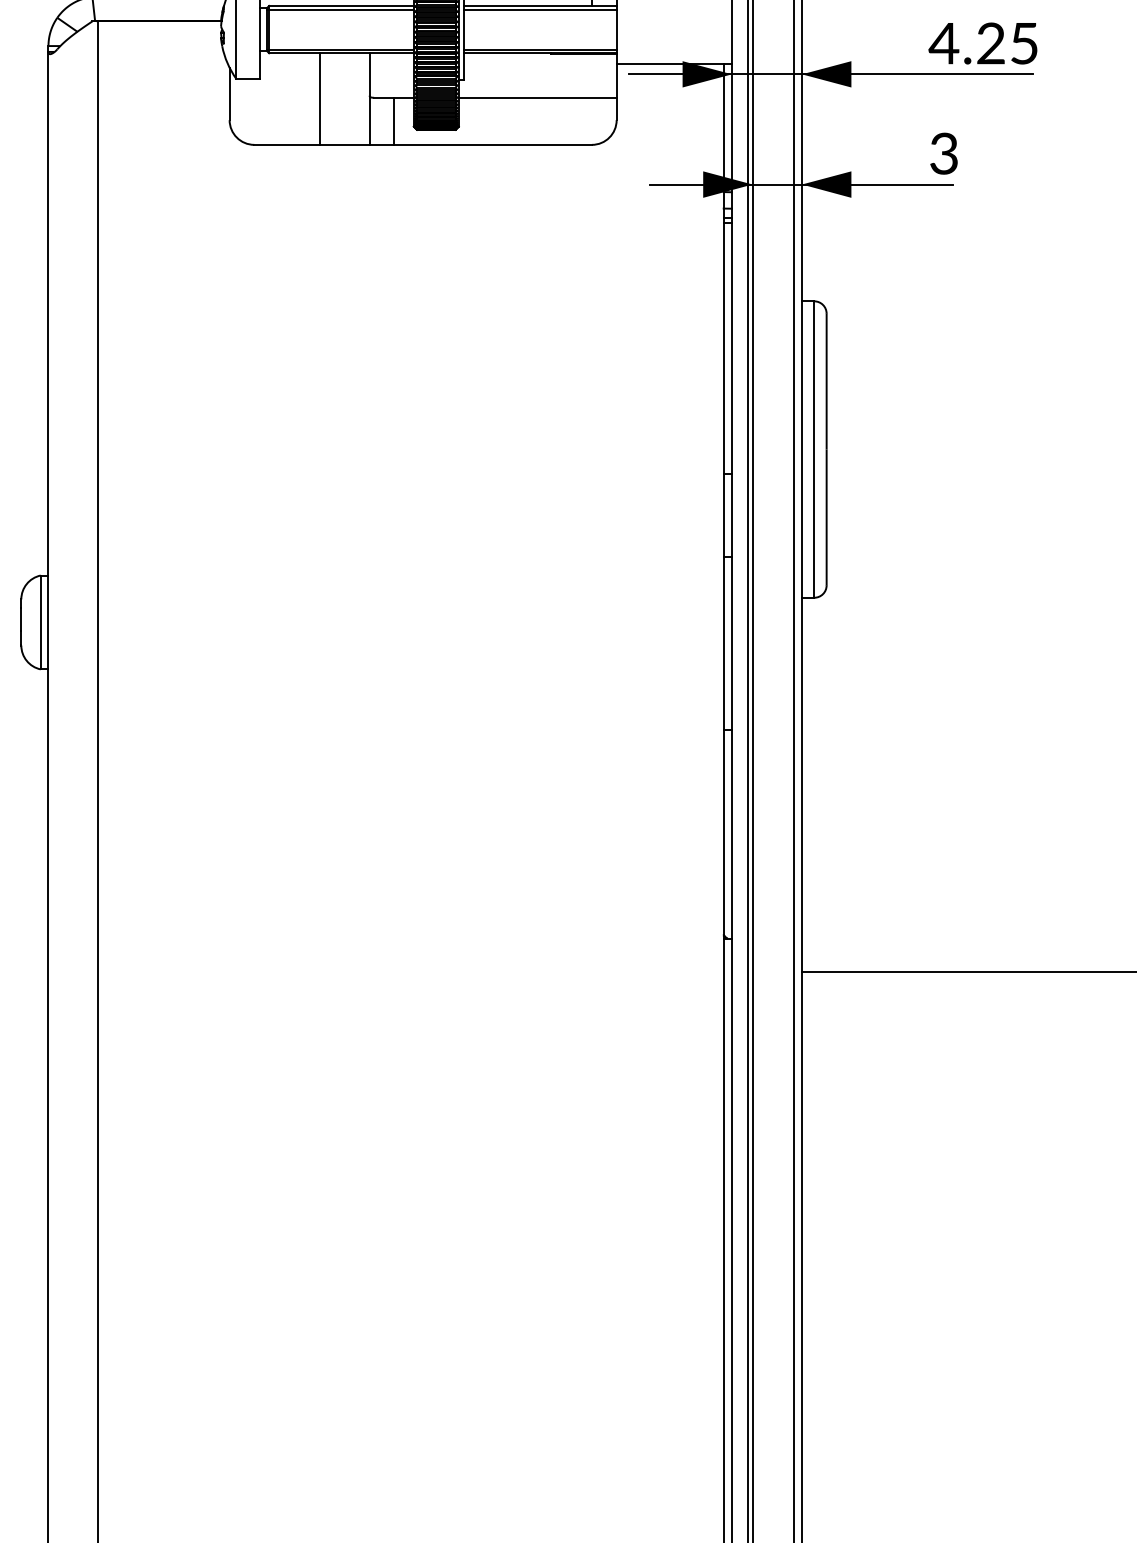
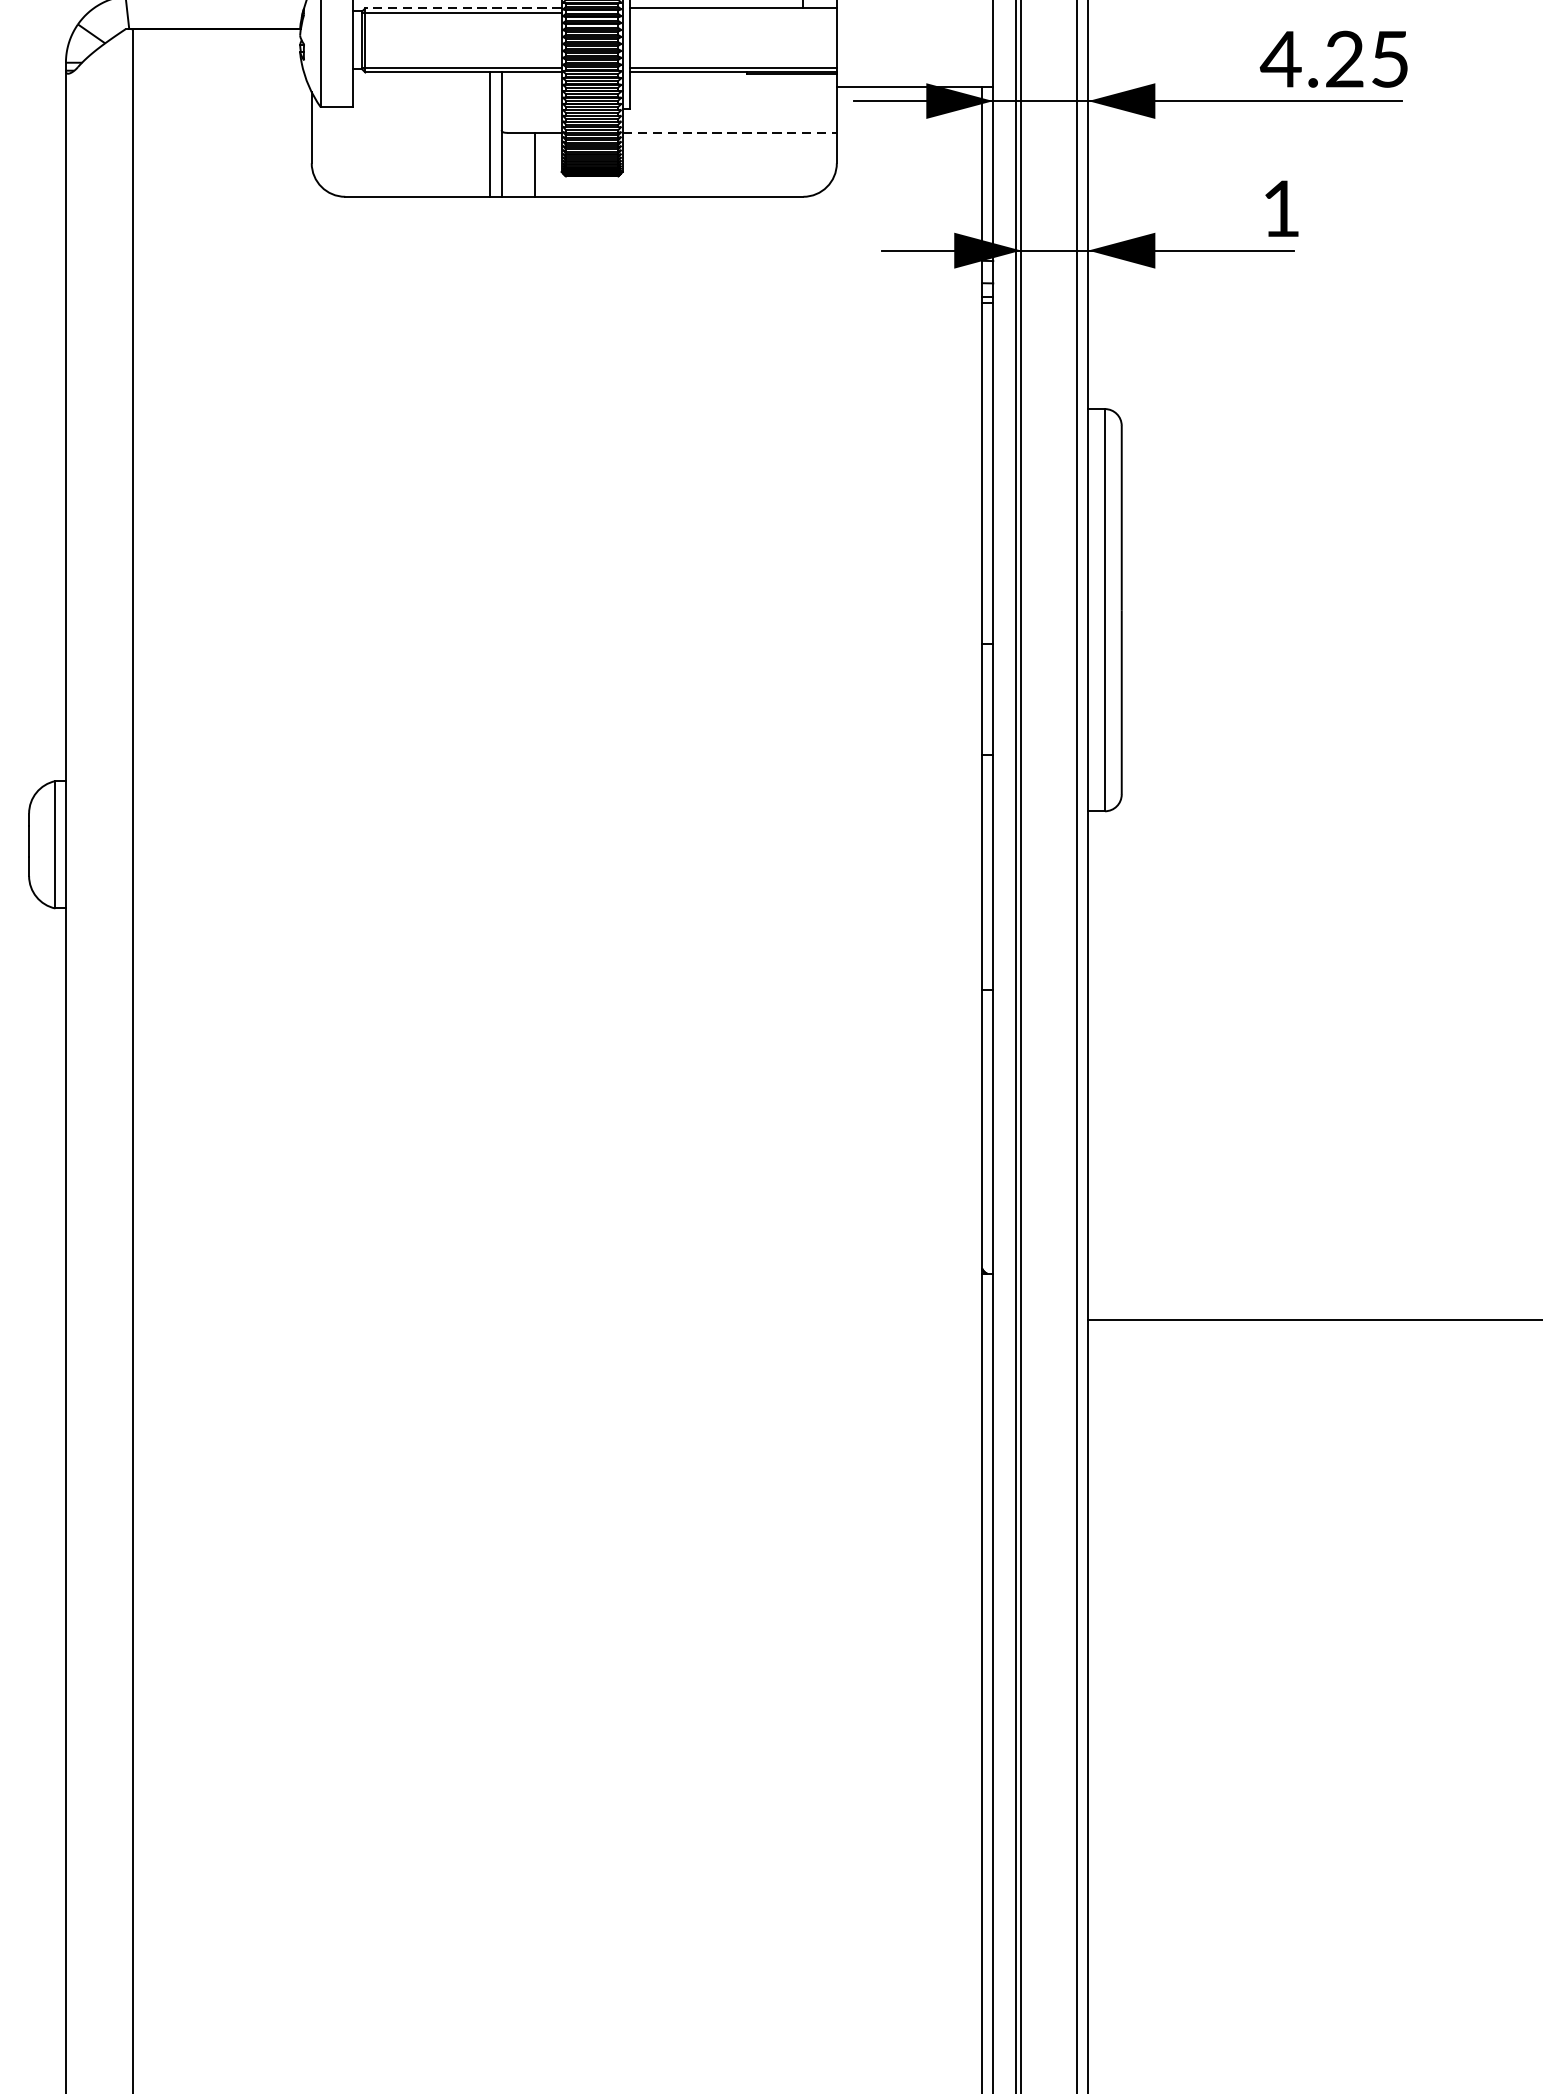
line: (340, 5) -> (462, 7), solid -> dashed
line: (540, 9) -> (733, 13), removed
line: (537, 97) -> (729, 132), solid -> dashed
line: (320, 98) -> (490, 133), moved
text: (943, 153) -> (1280, 208), 3 -> 1

